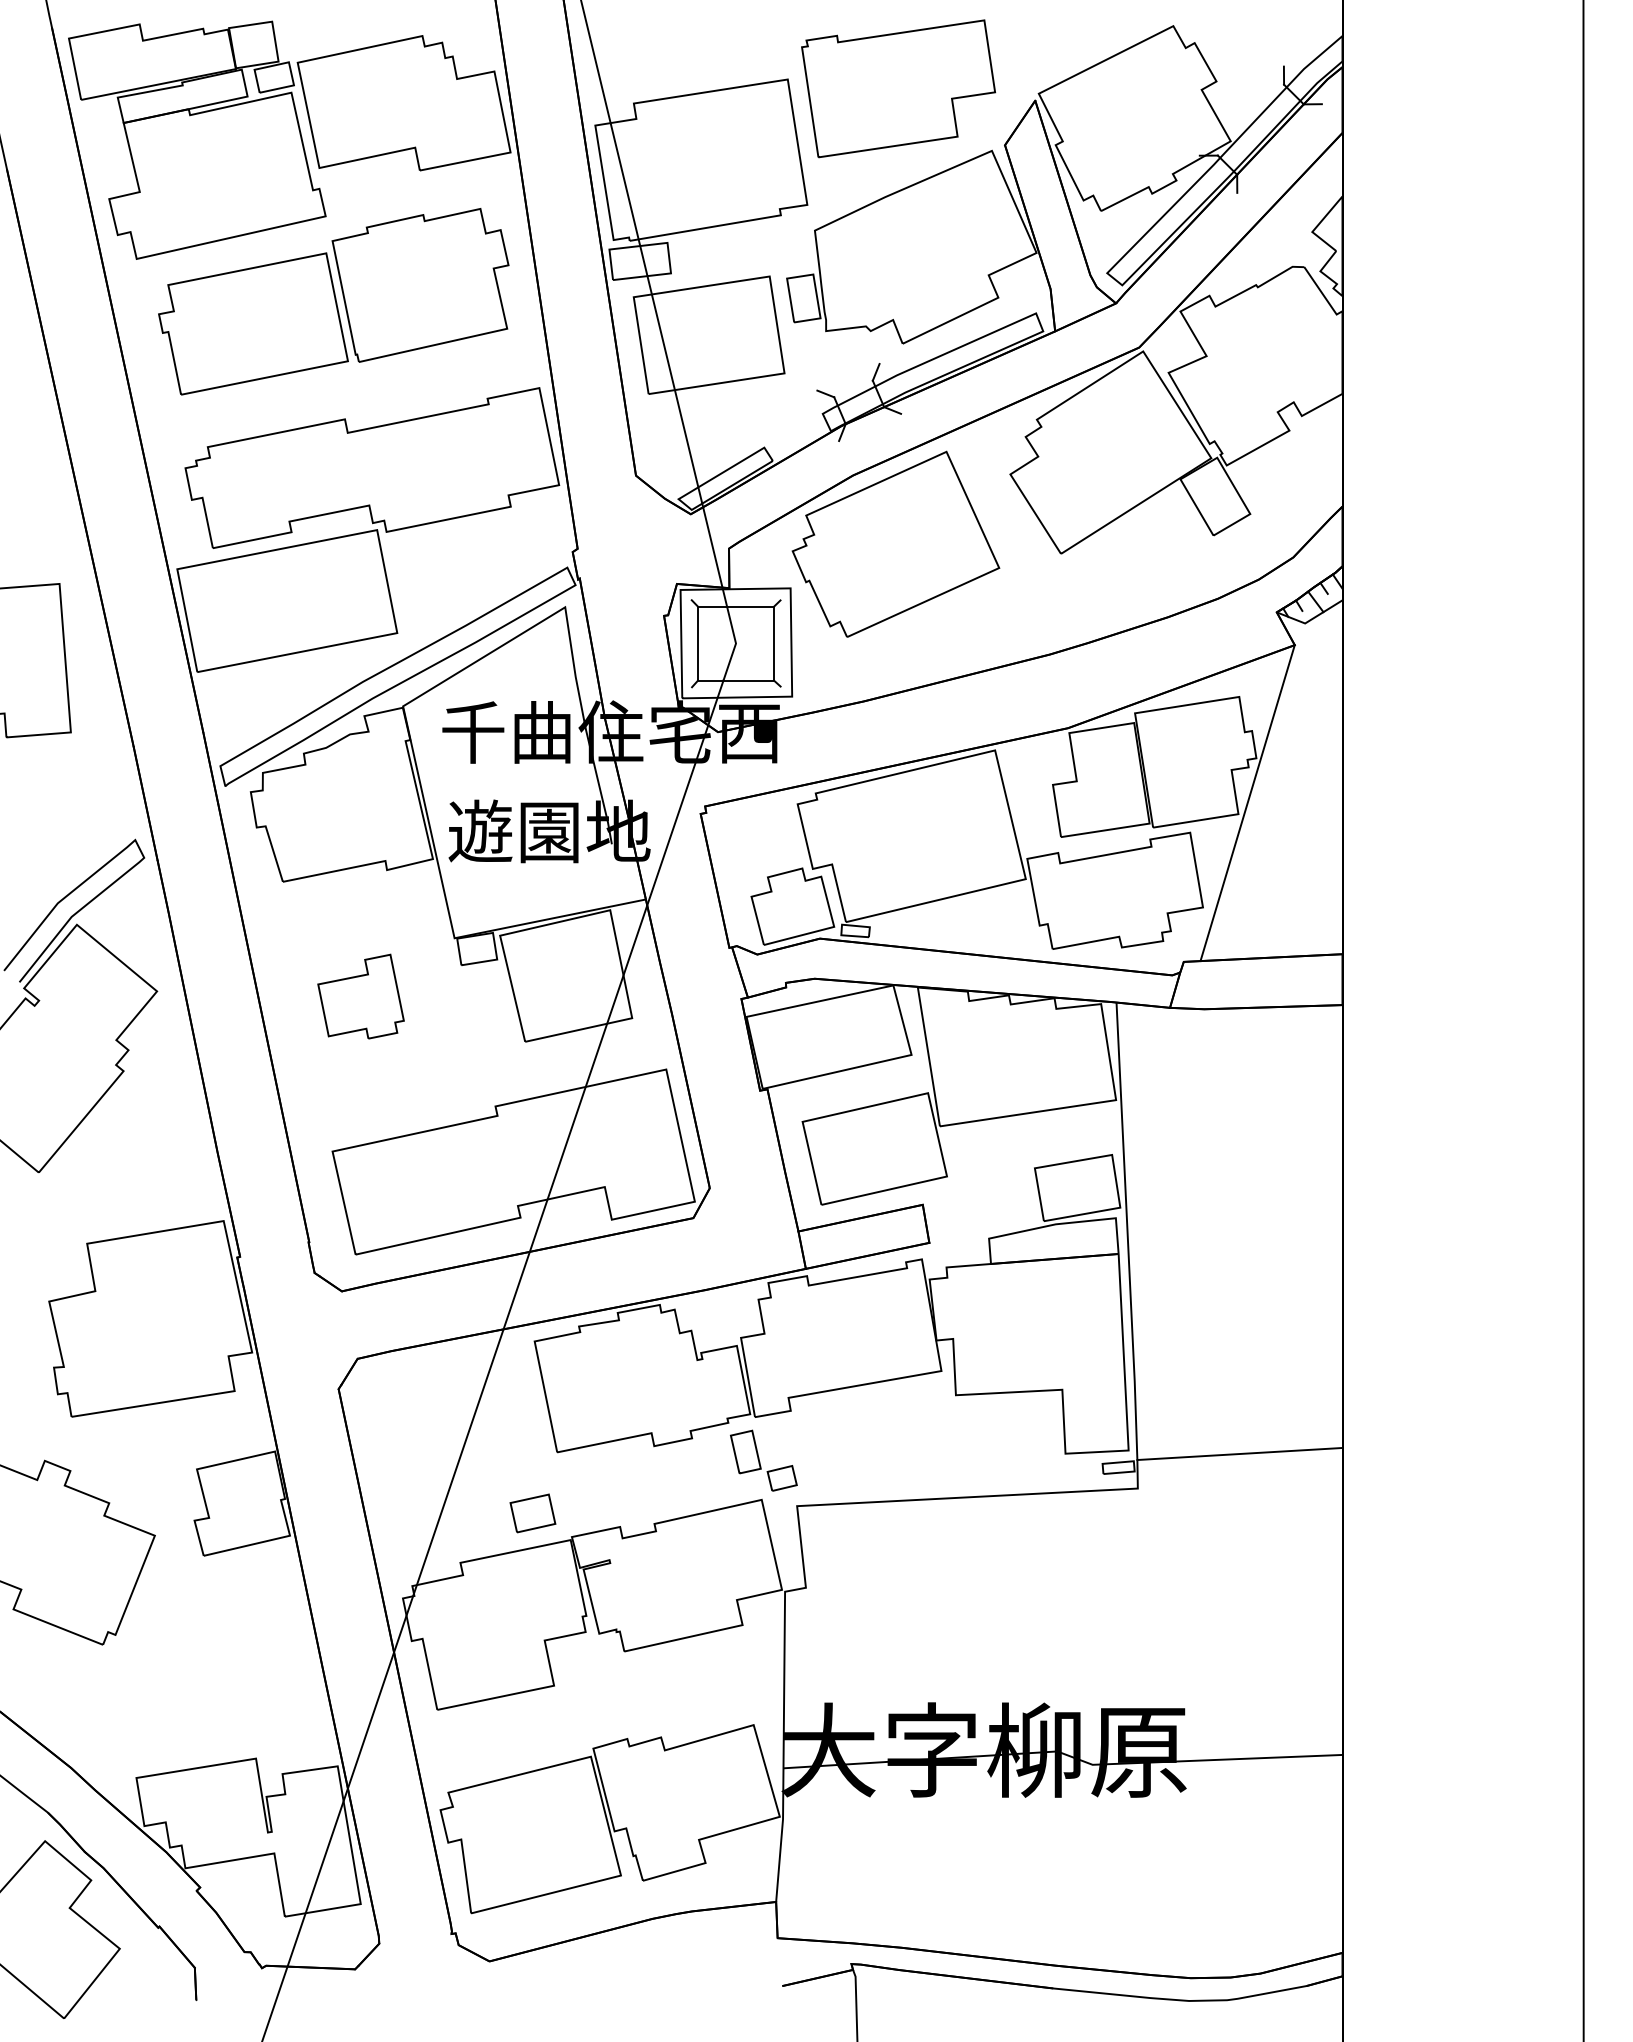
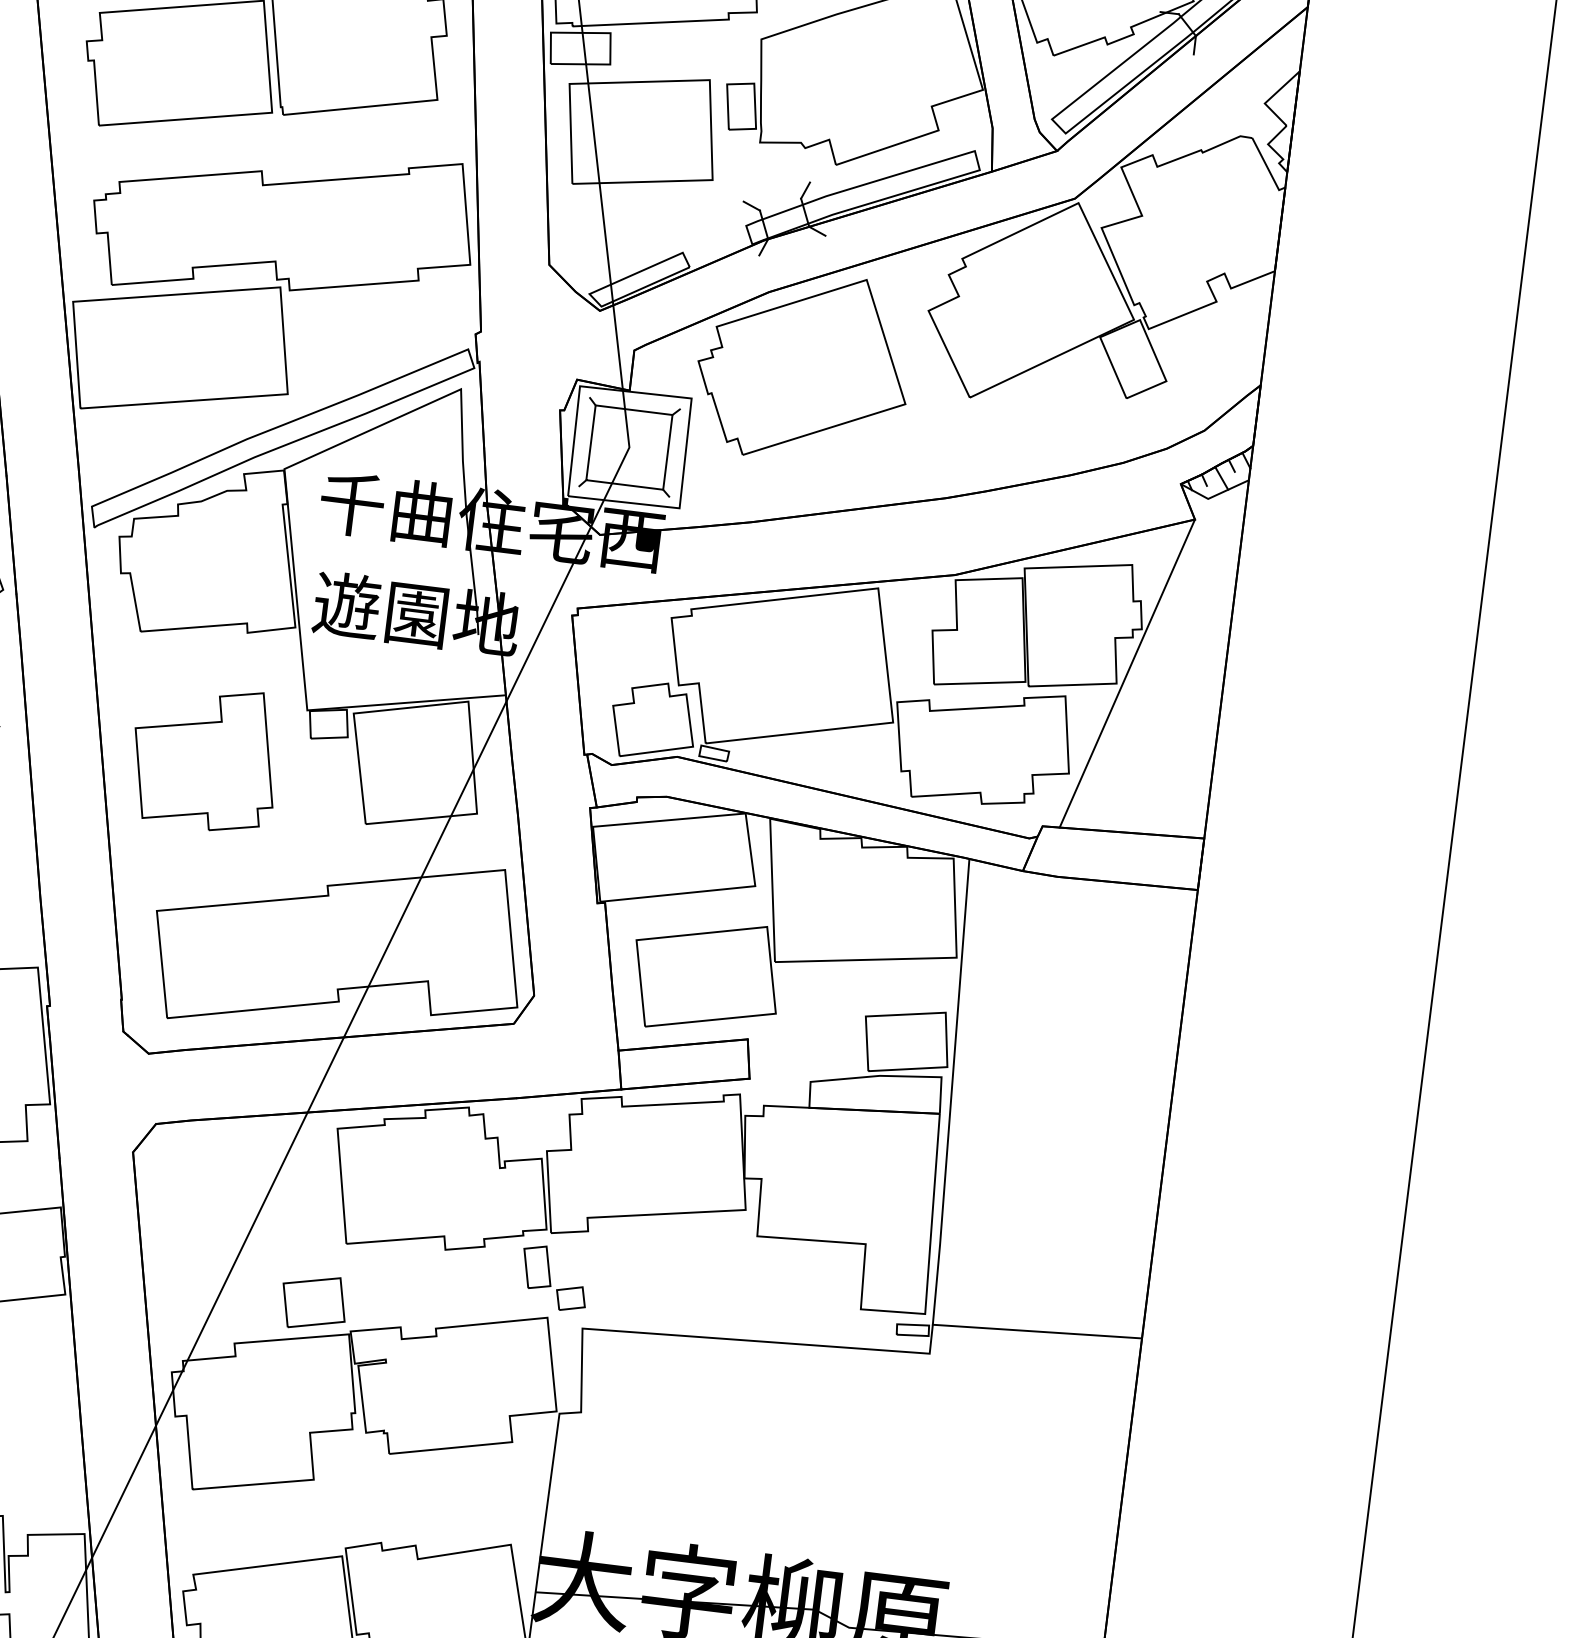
part: (360, 996) -> (204, 757), size x1.67
part: (532, 1513) -> (313, 1302), size x1.43

